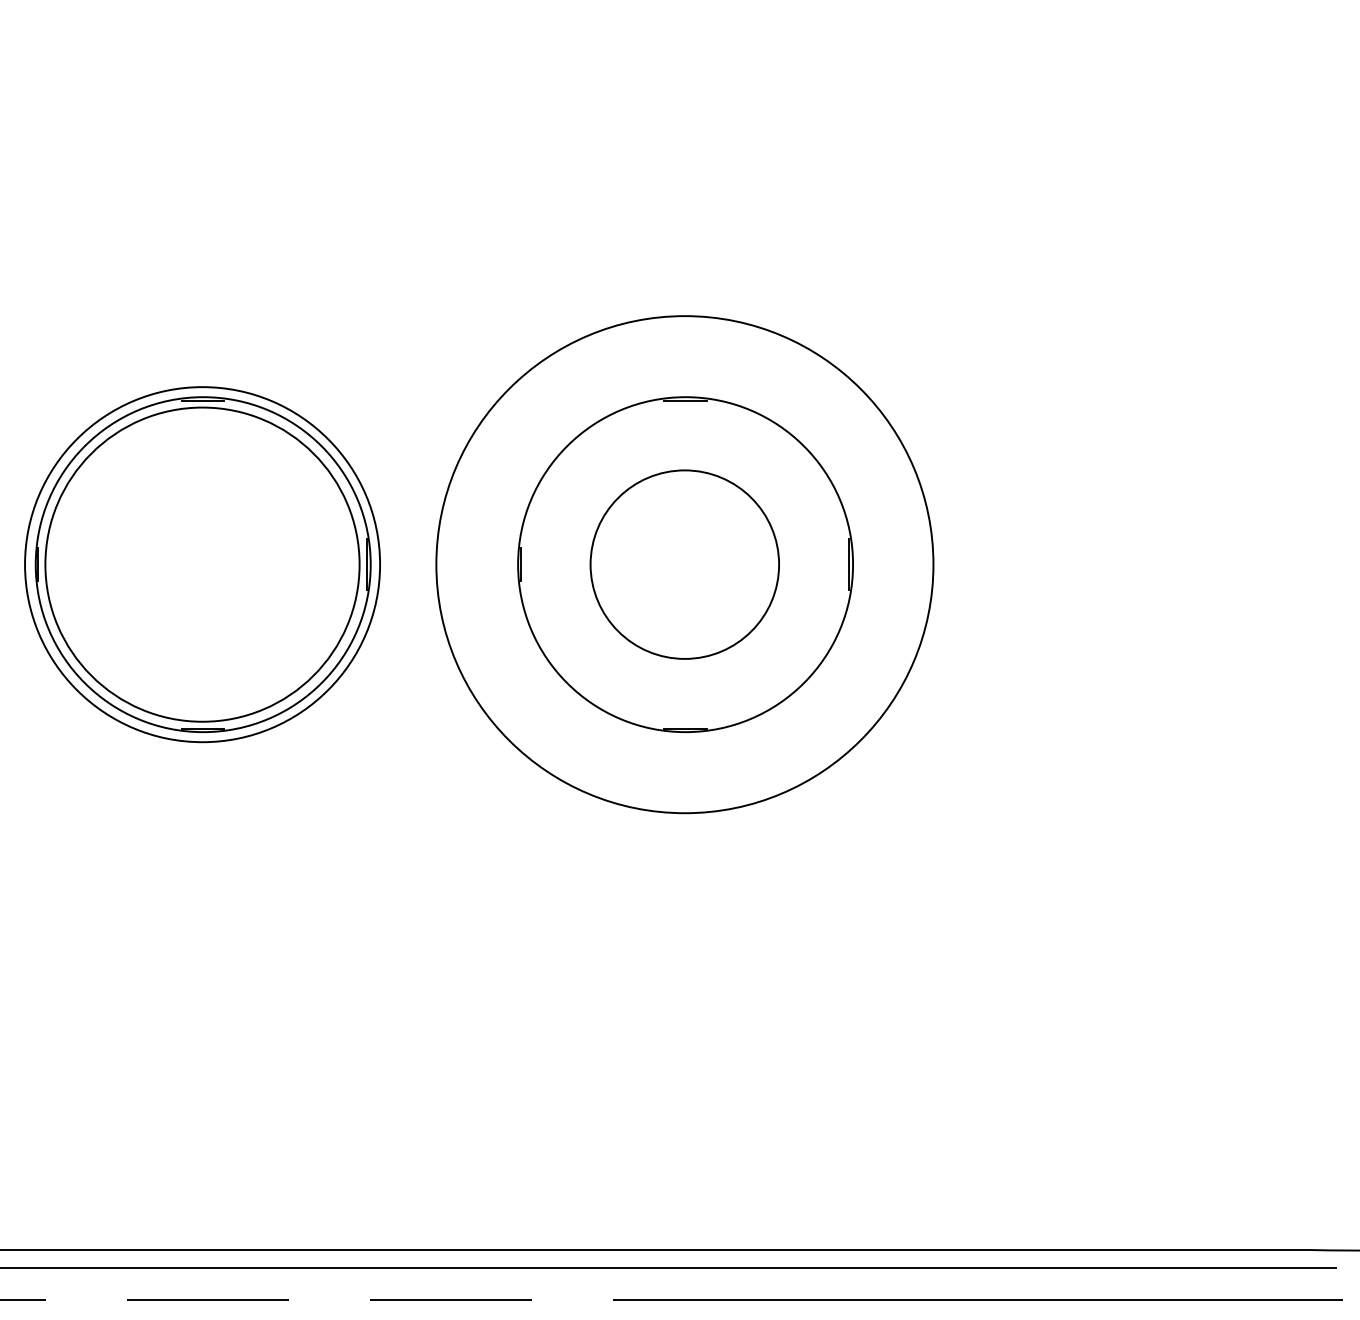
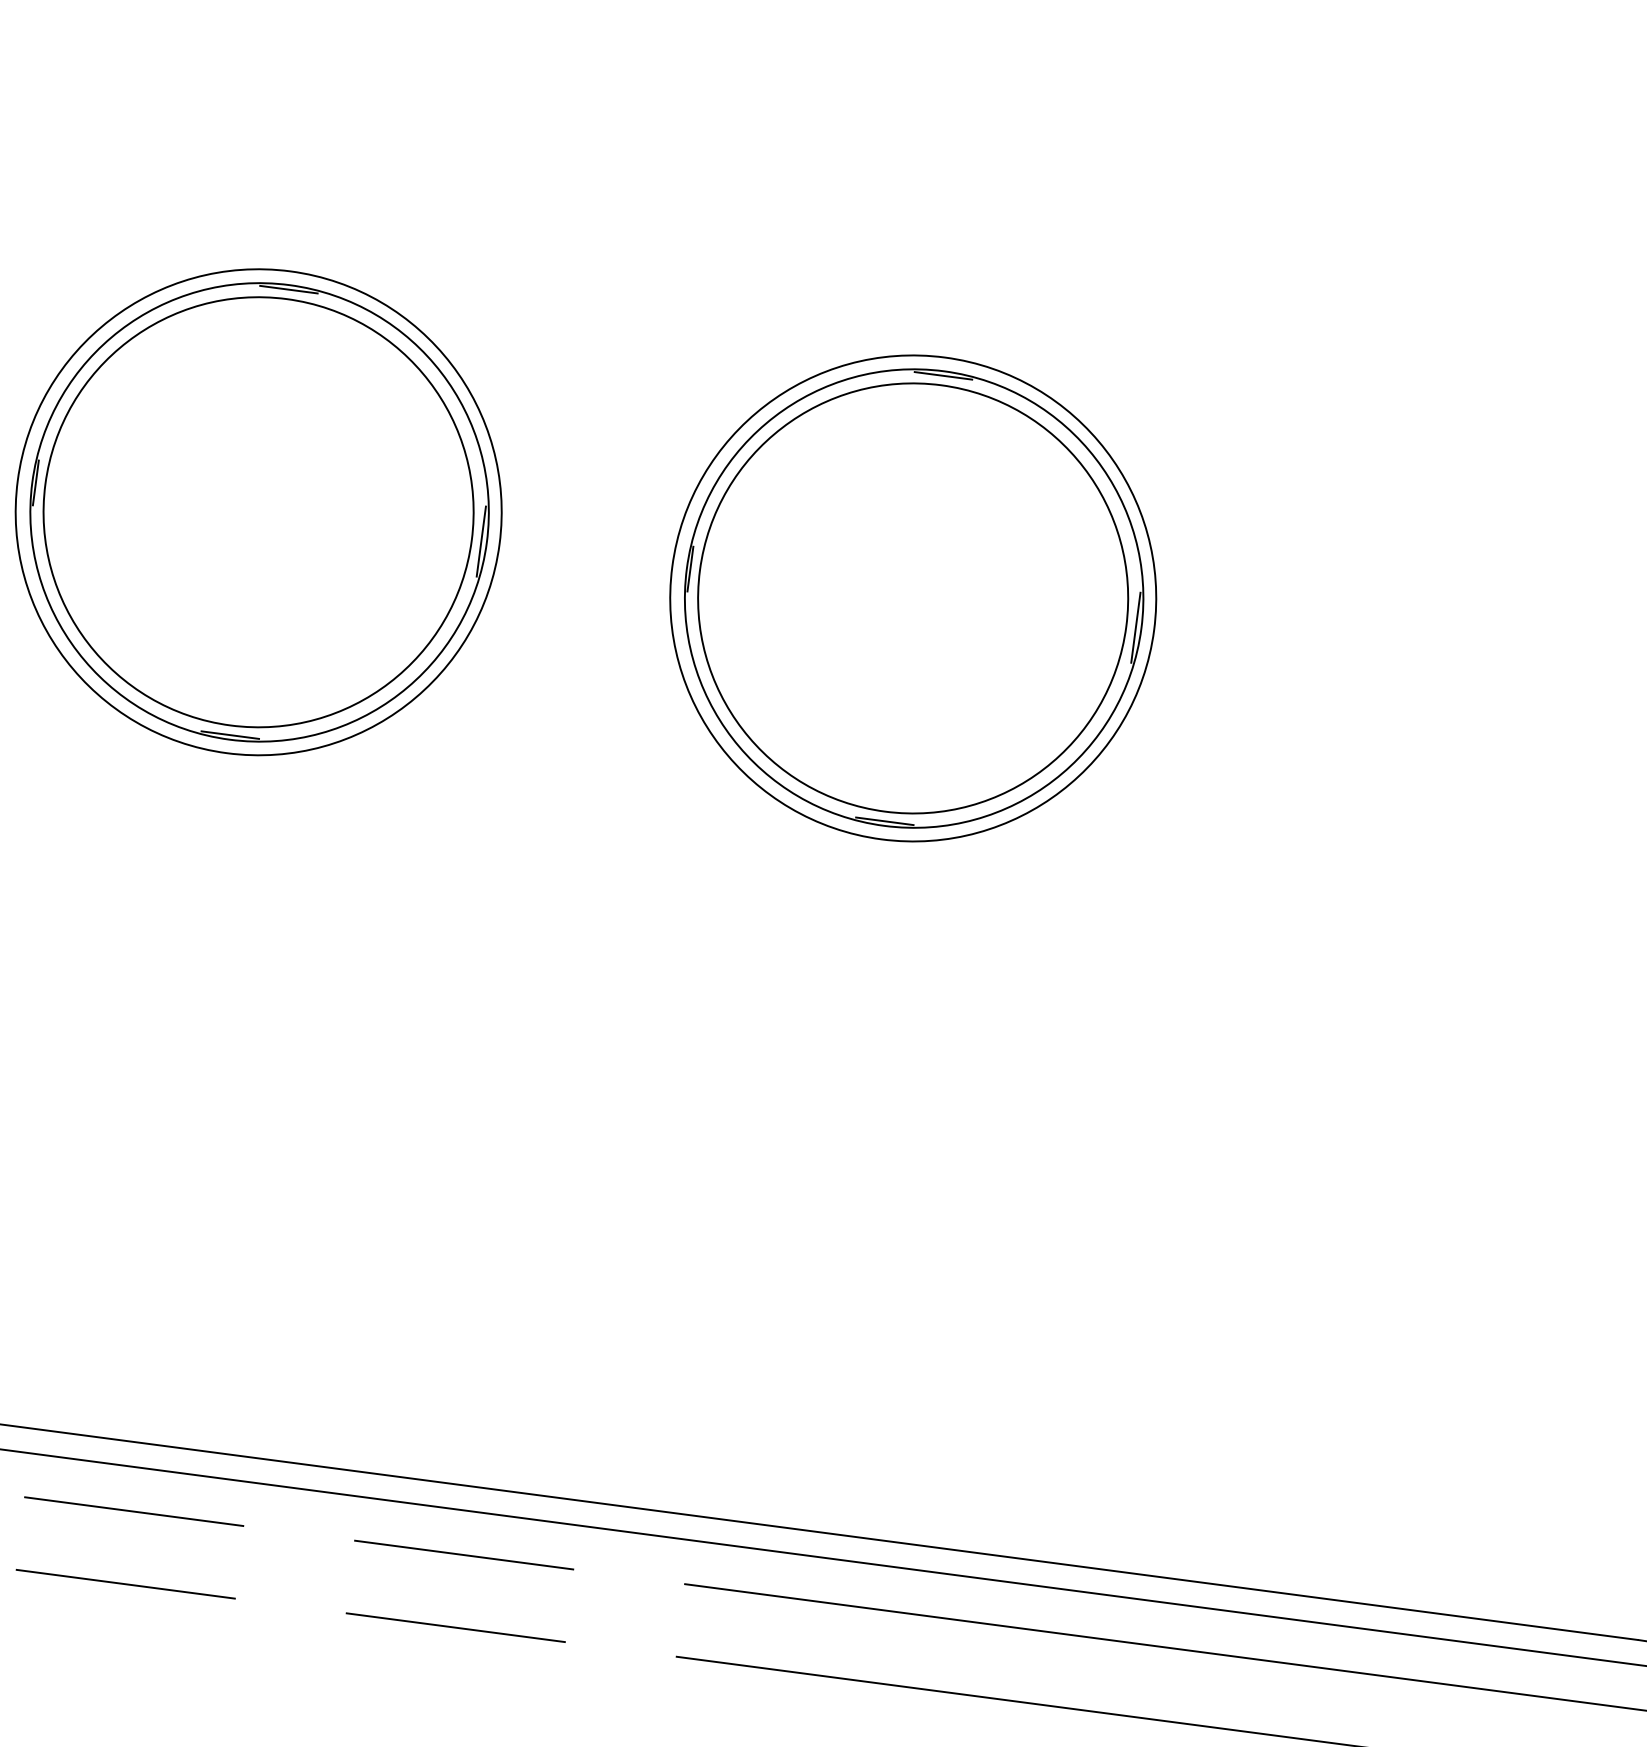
circle: (684, 564) -> (912, 598), size x0.71
circle: (684, 564) -> (912, 598), size x1.67

